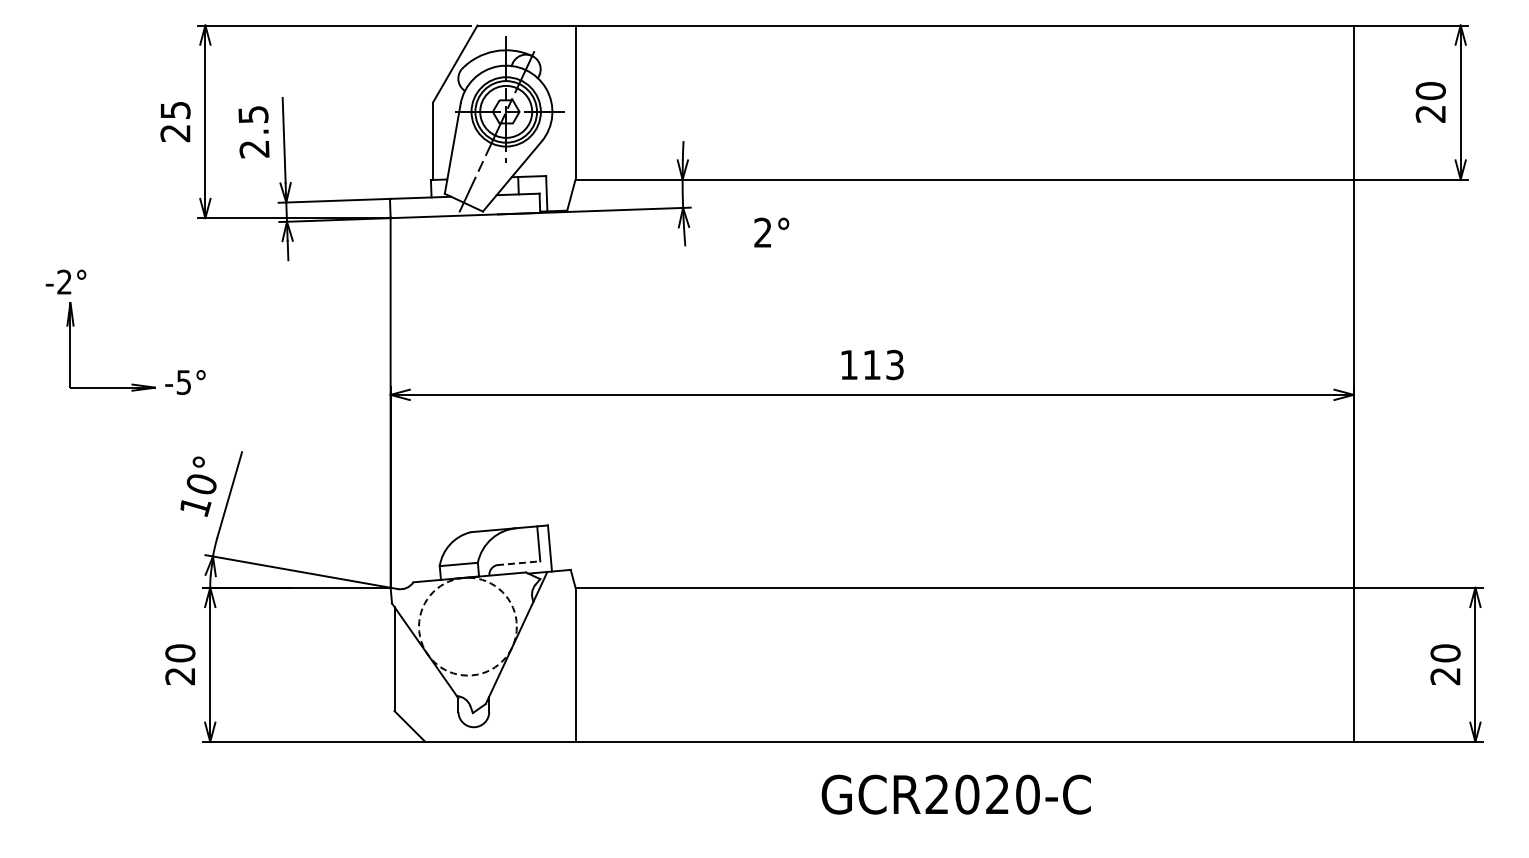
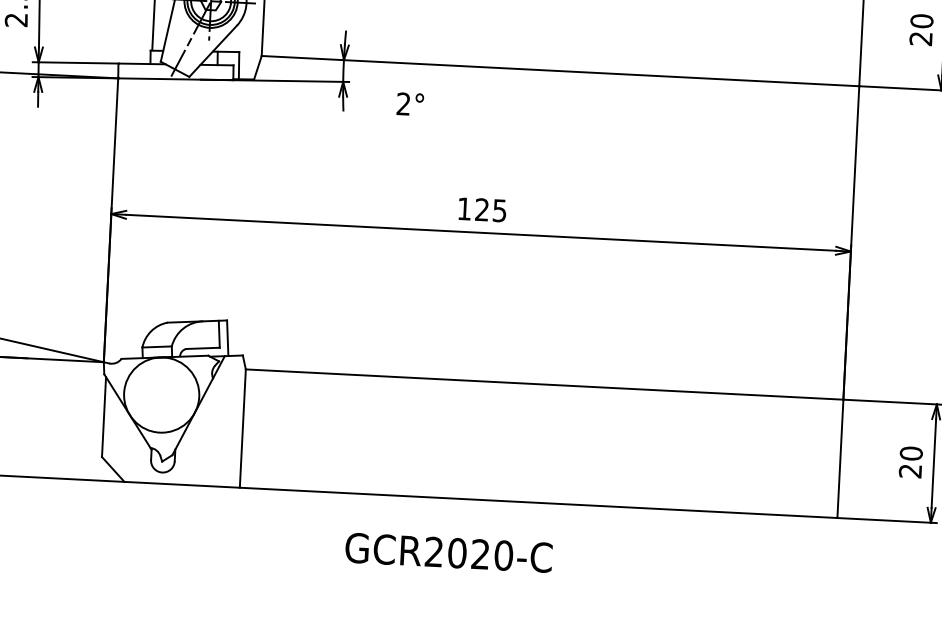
text: (883, 364) -> (491, 209), 113 -> 125
line: (518, 563) -> (202, 348), dashed -> solid
circle: (467, 626) -> (161, 394), dashed -> solid
text: (955, 794) -> (448, 552), moved

